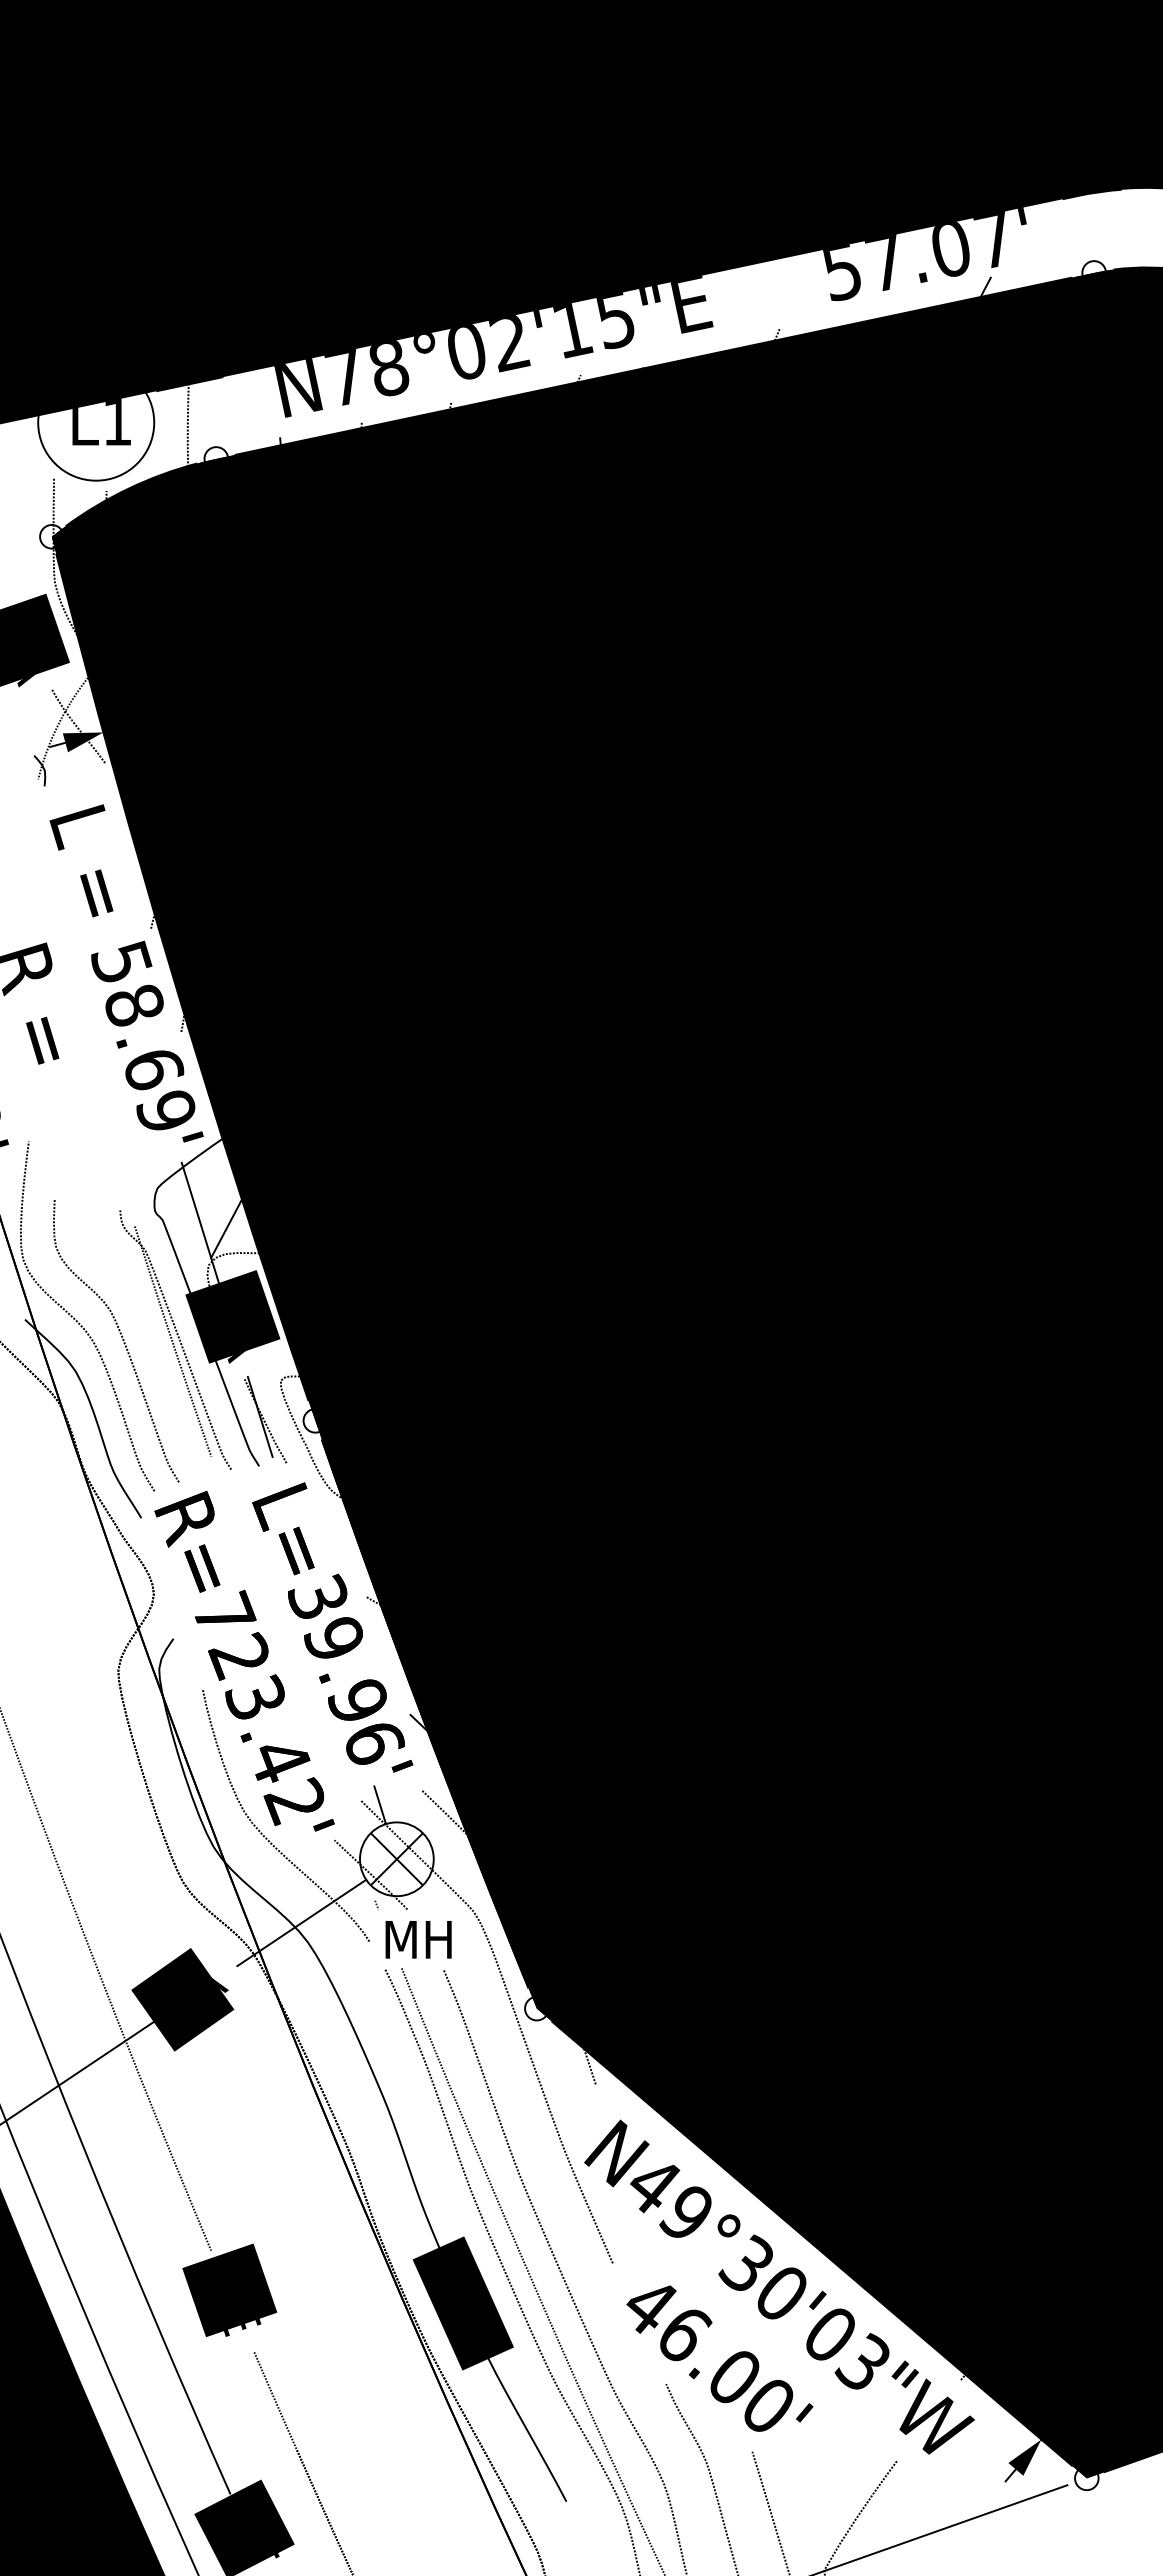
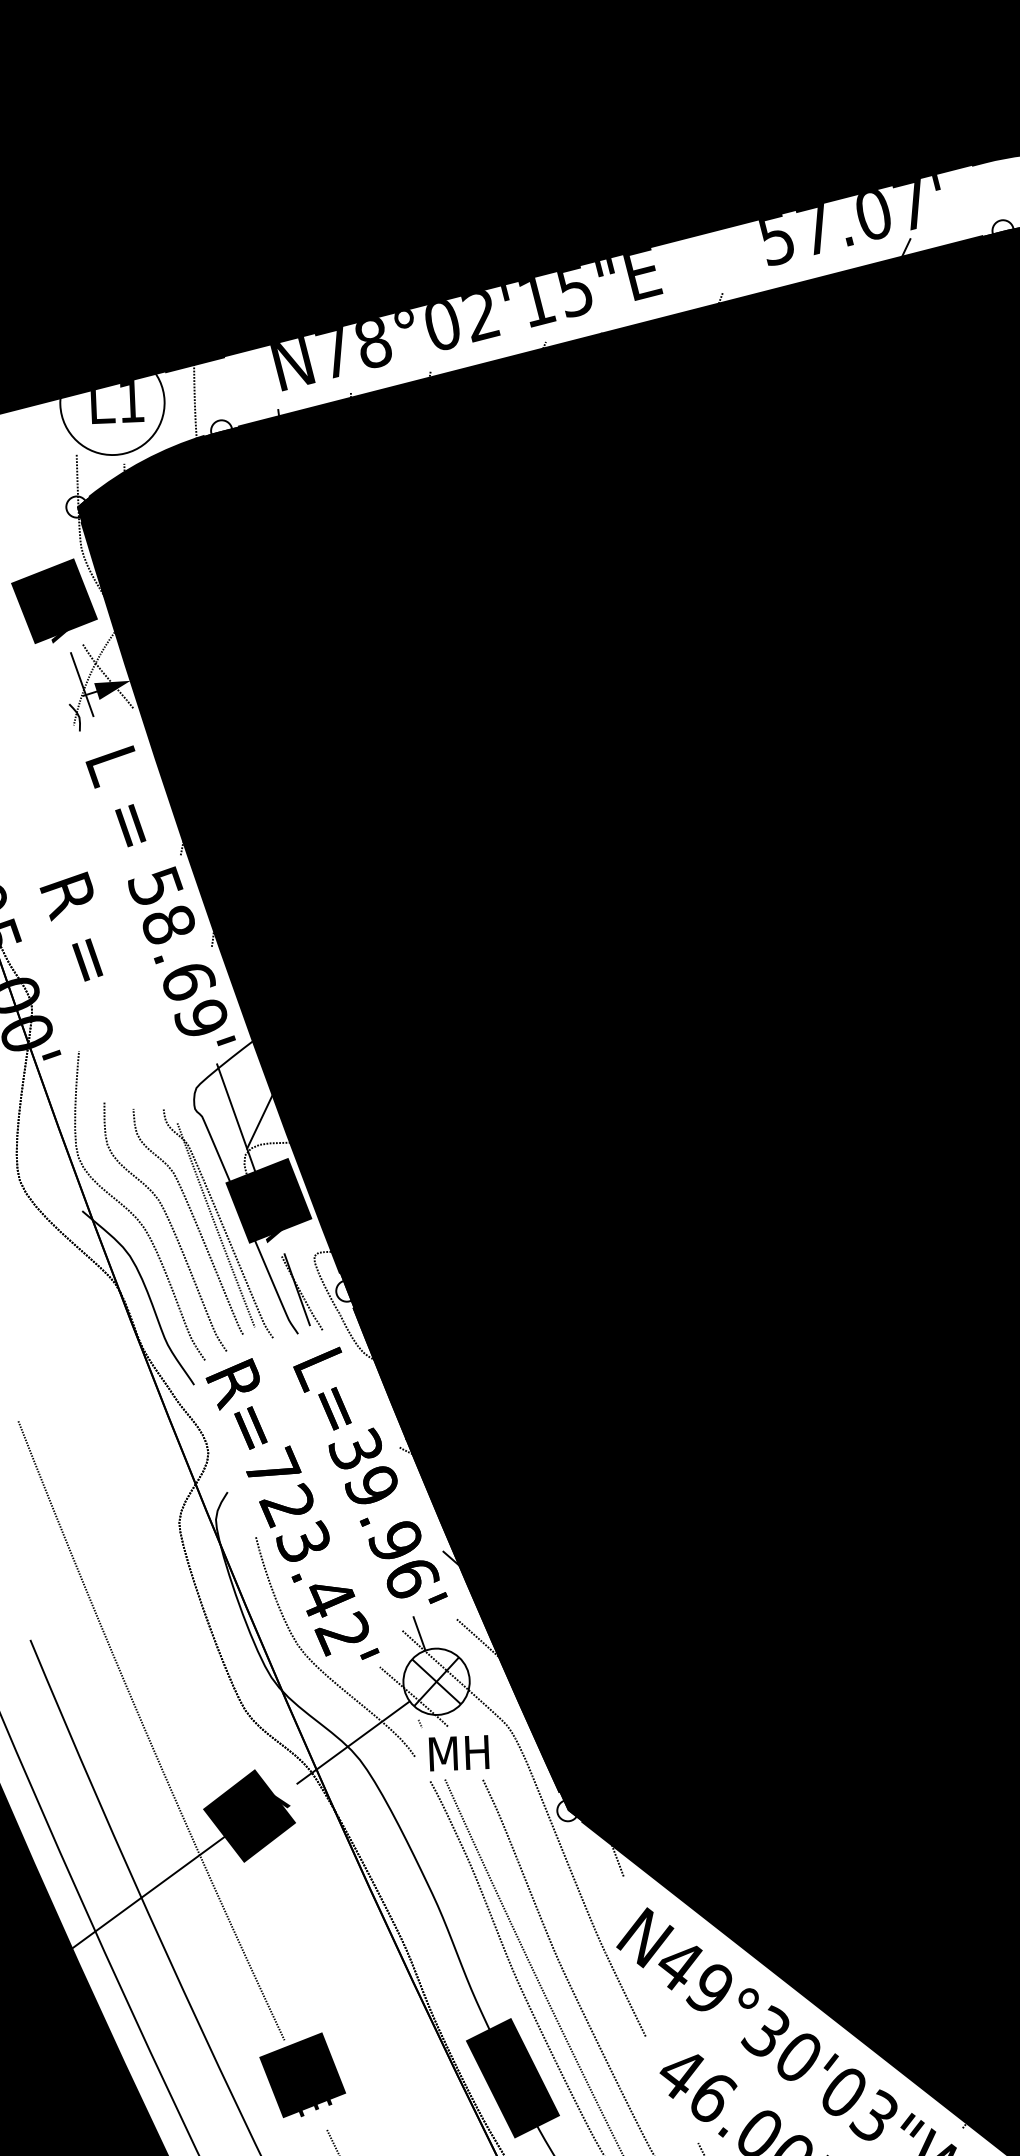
line: (49, 733) -> (82, 683), added
curve: (148, 1334) -> (193, 1219), added

